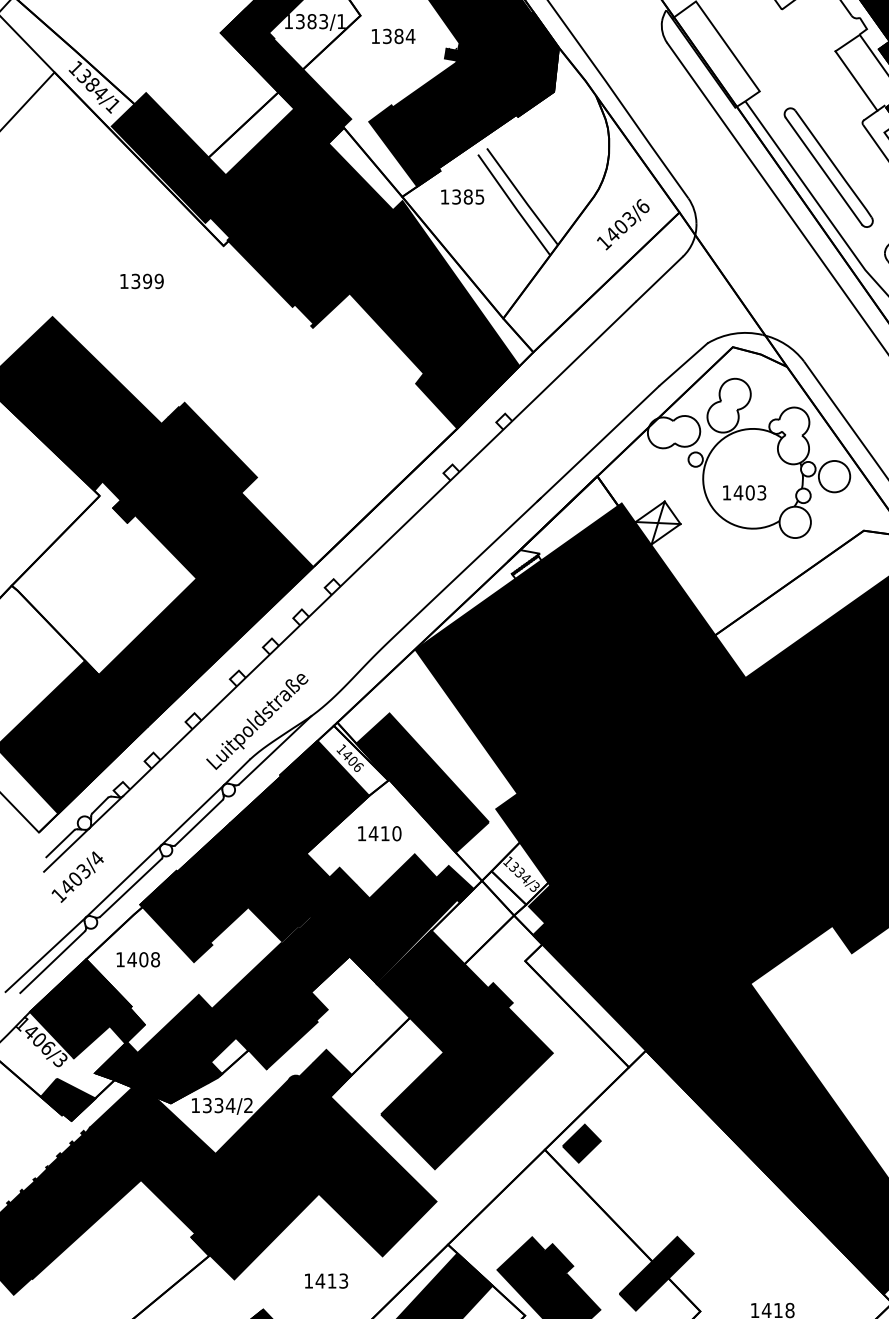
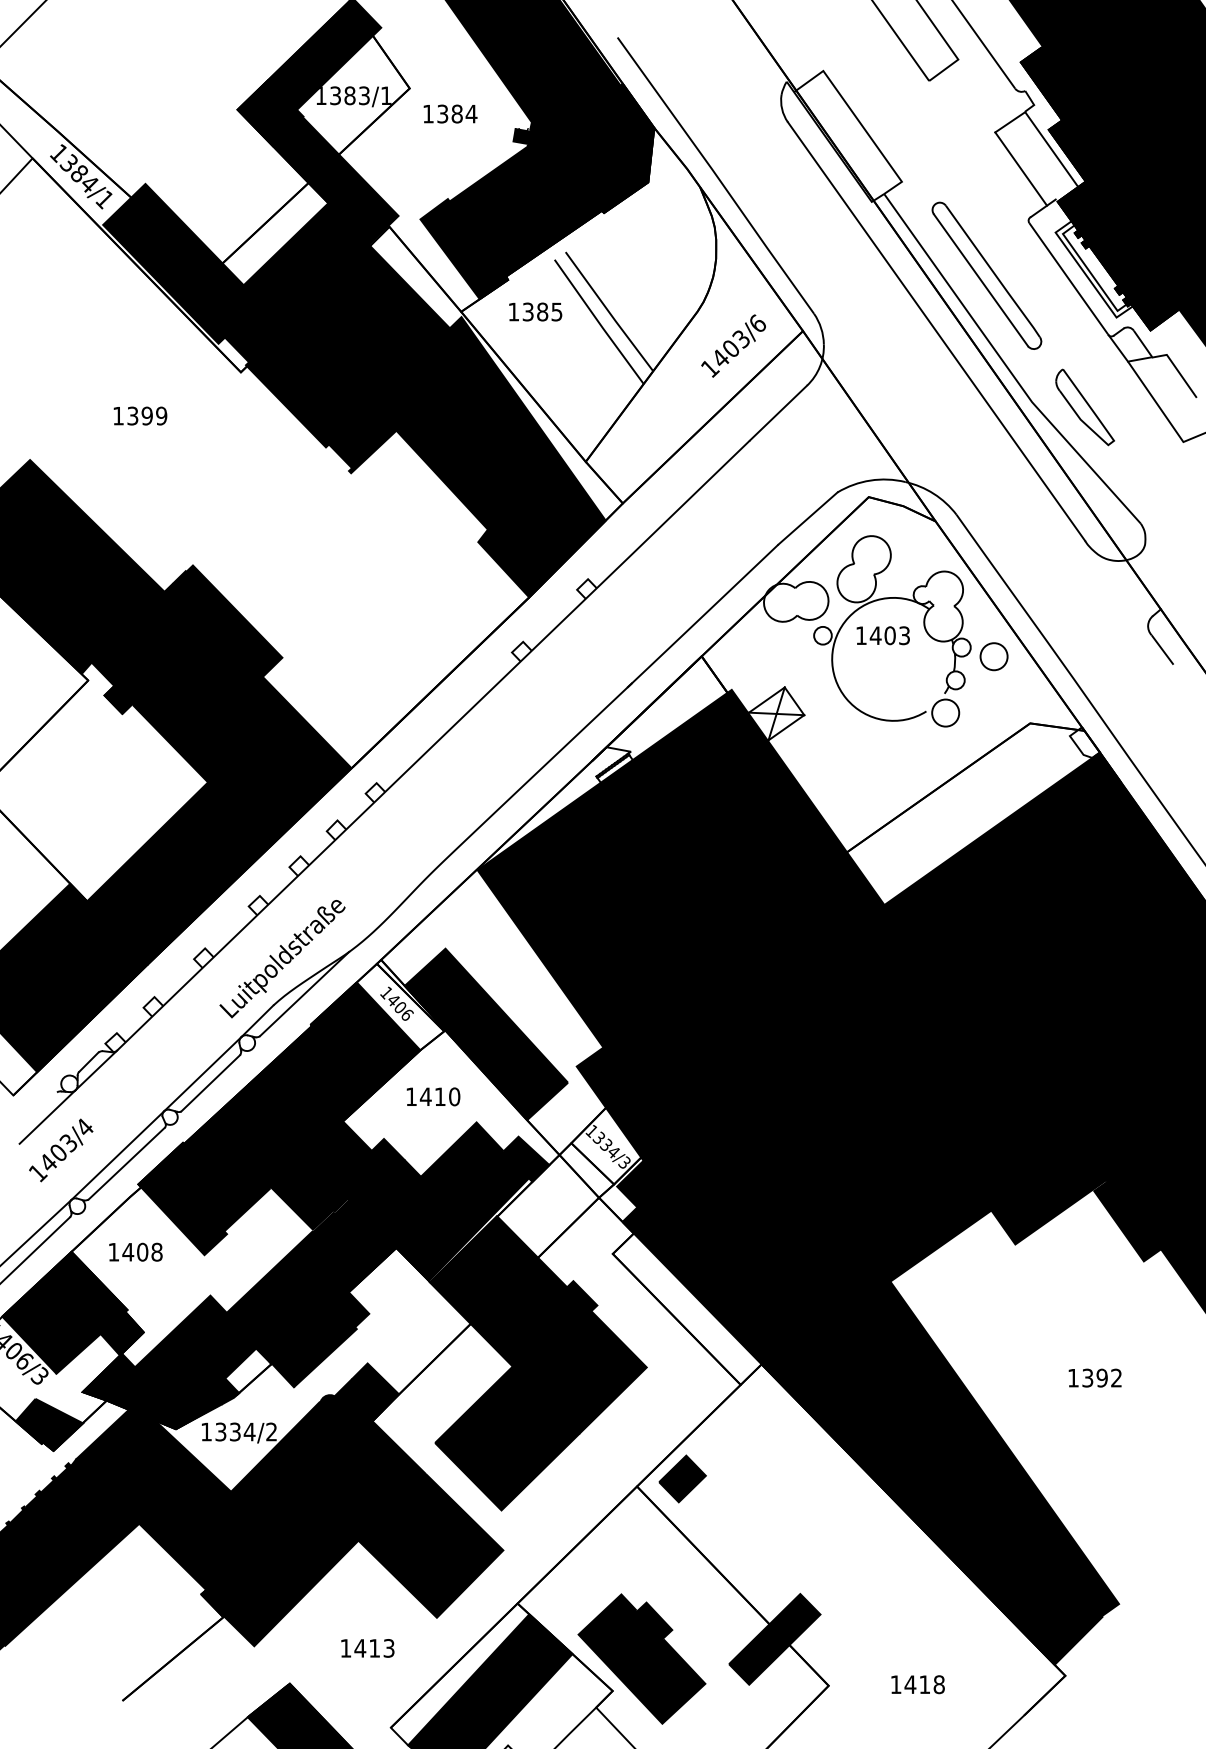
circle: (834, 476) -> (993, 656), size x0.7
text: (744, 492) -> (882, 635), moved
circle: (795, 521) -> (945, 712), size x0.7
line: (60, 843) -> (39, 1108), removed

